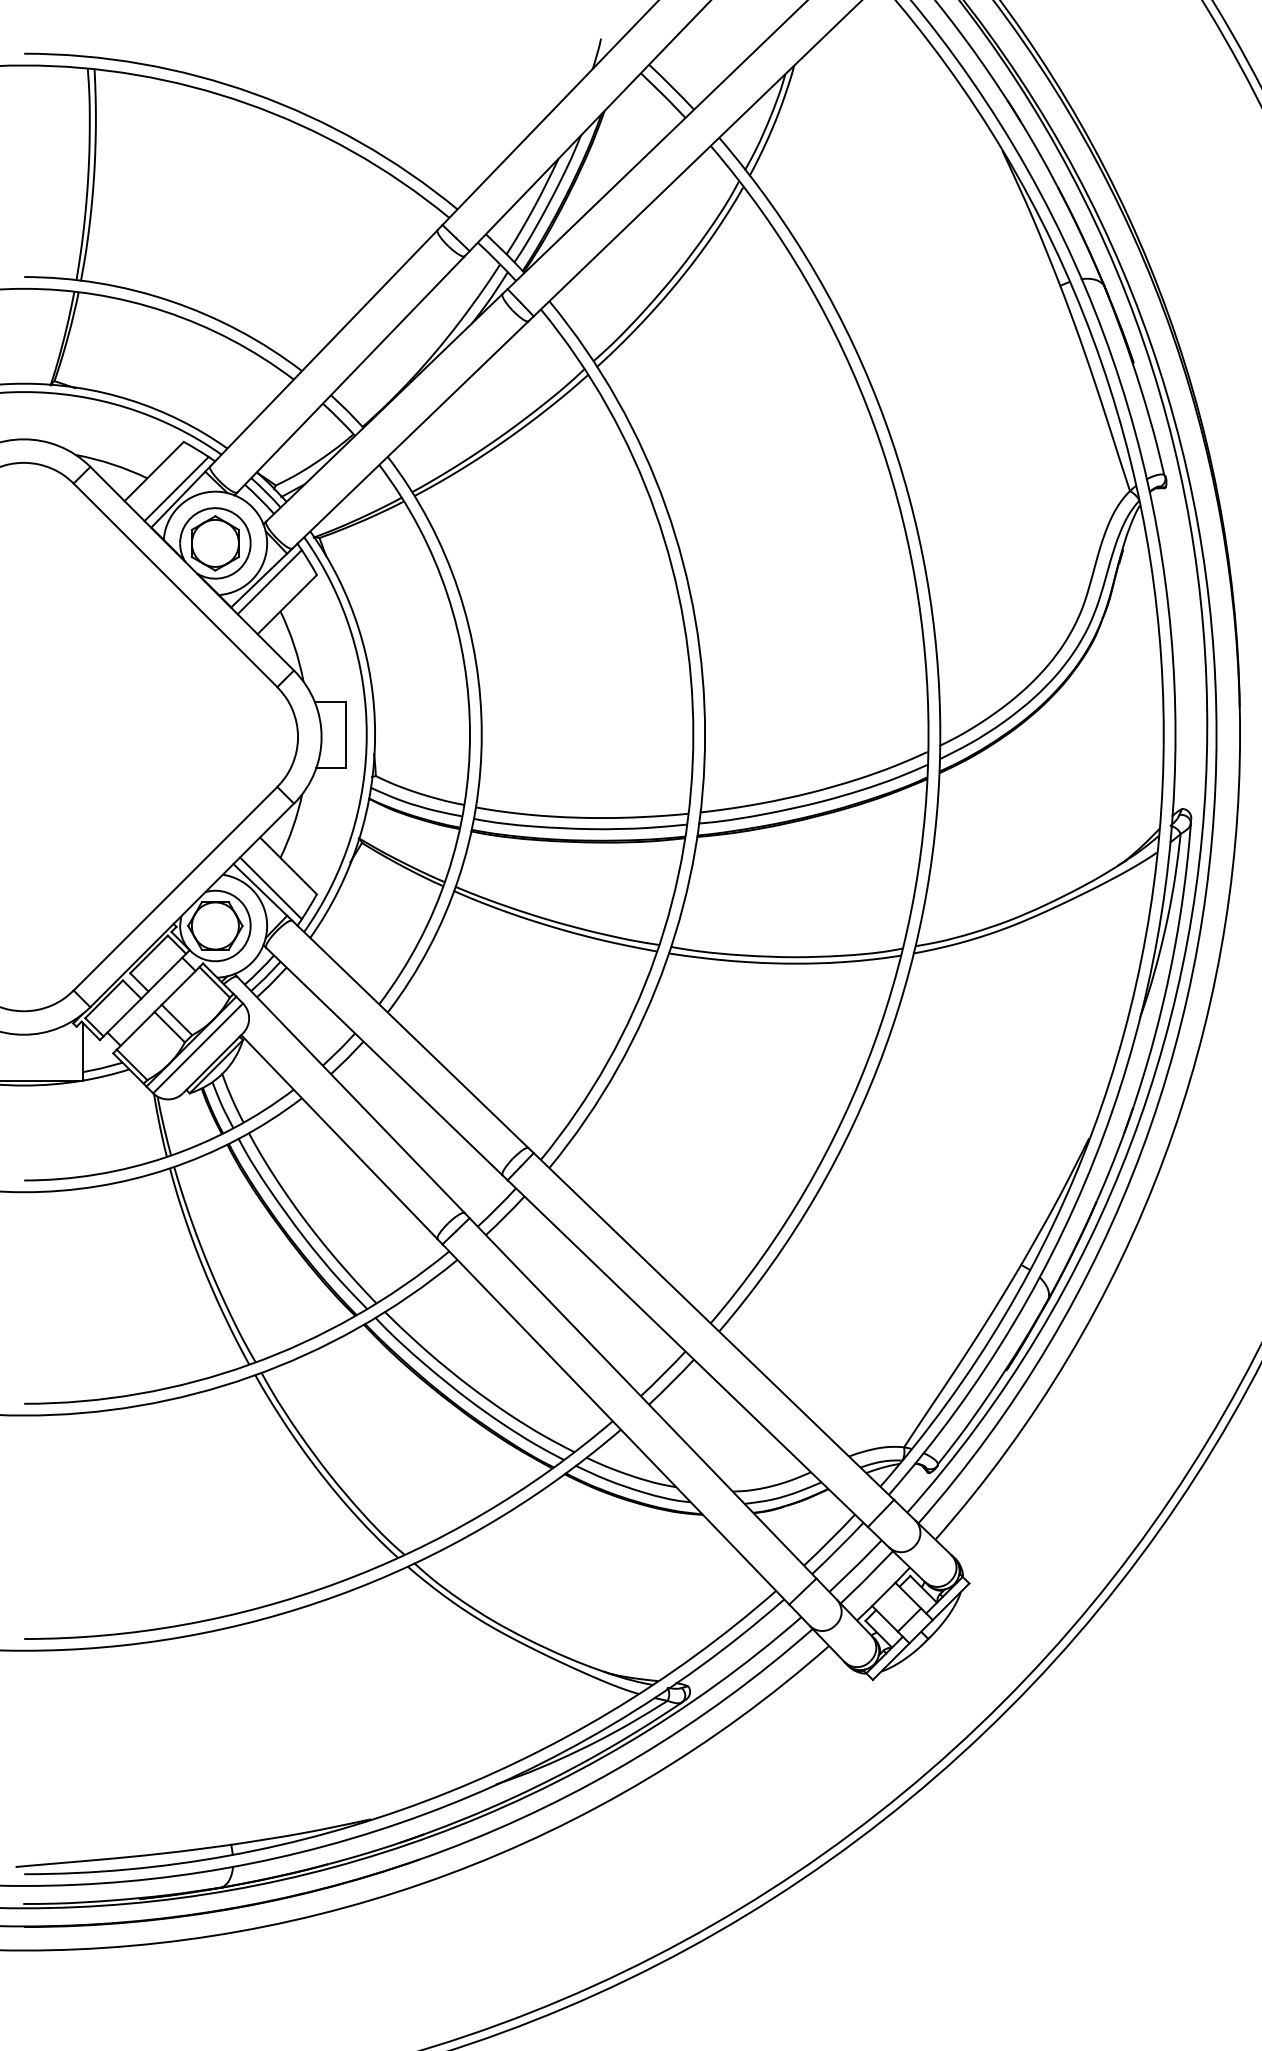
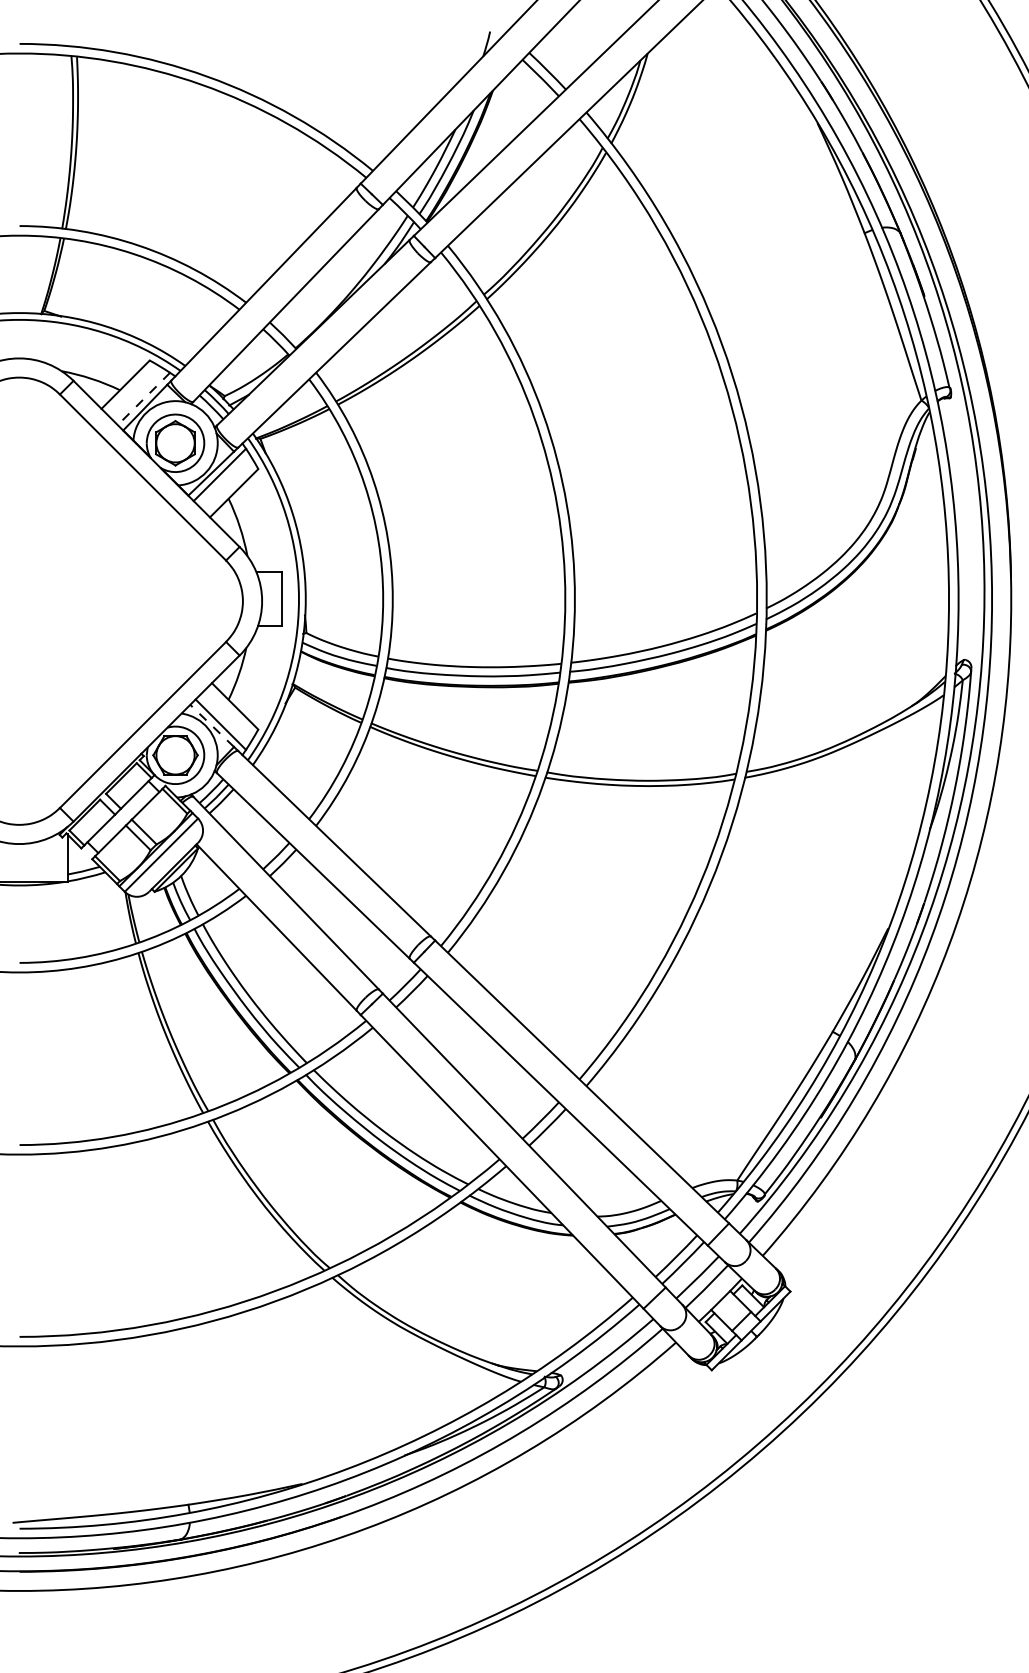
line: (176, 489) -> (143, 399), solid -> dashed
line: (259, 889) -> (211, 725), solid -> dashed

